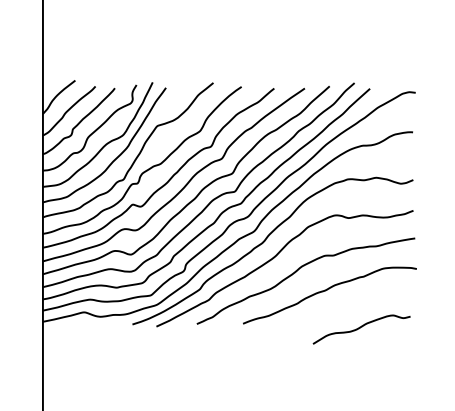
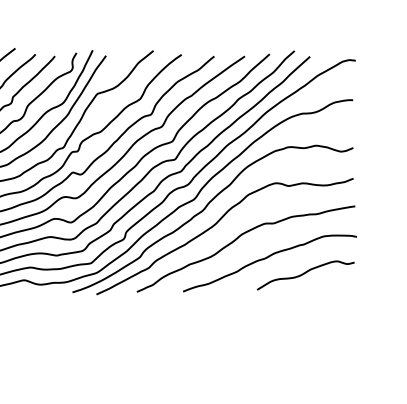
curve: (360, 328) -> (304, 274), moved

